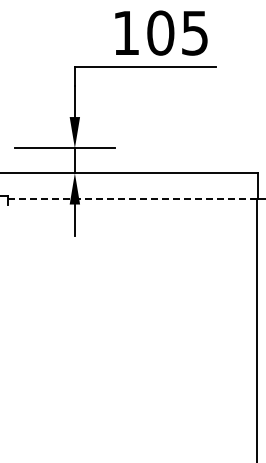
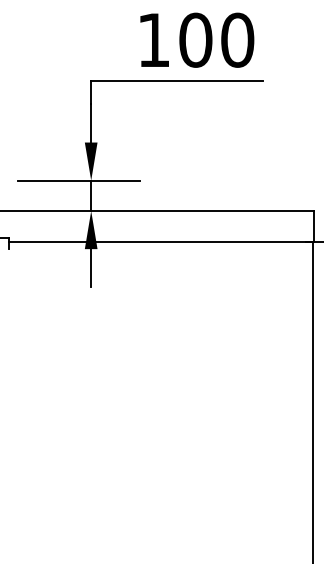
text: (194, 32) -> (236, 39), 105 -> 100
line: (132, 198) -> (161, 241), dashed -> solid

